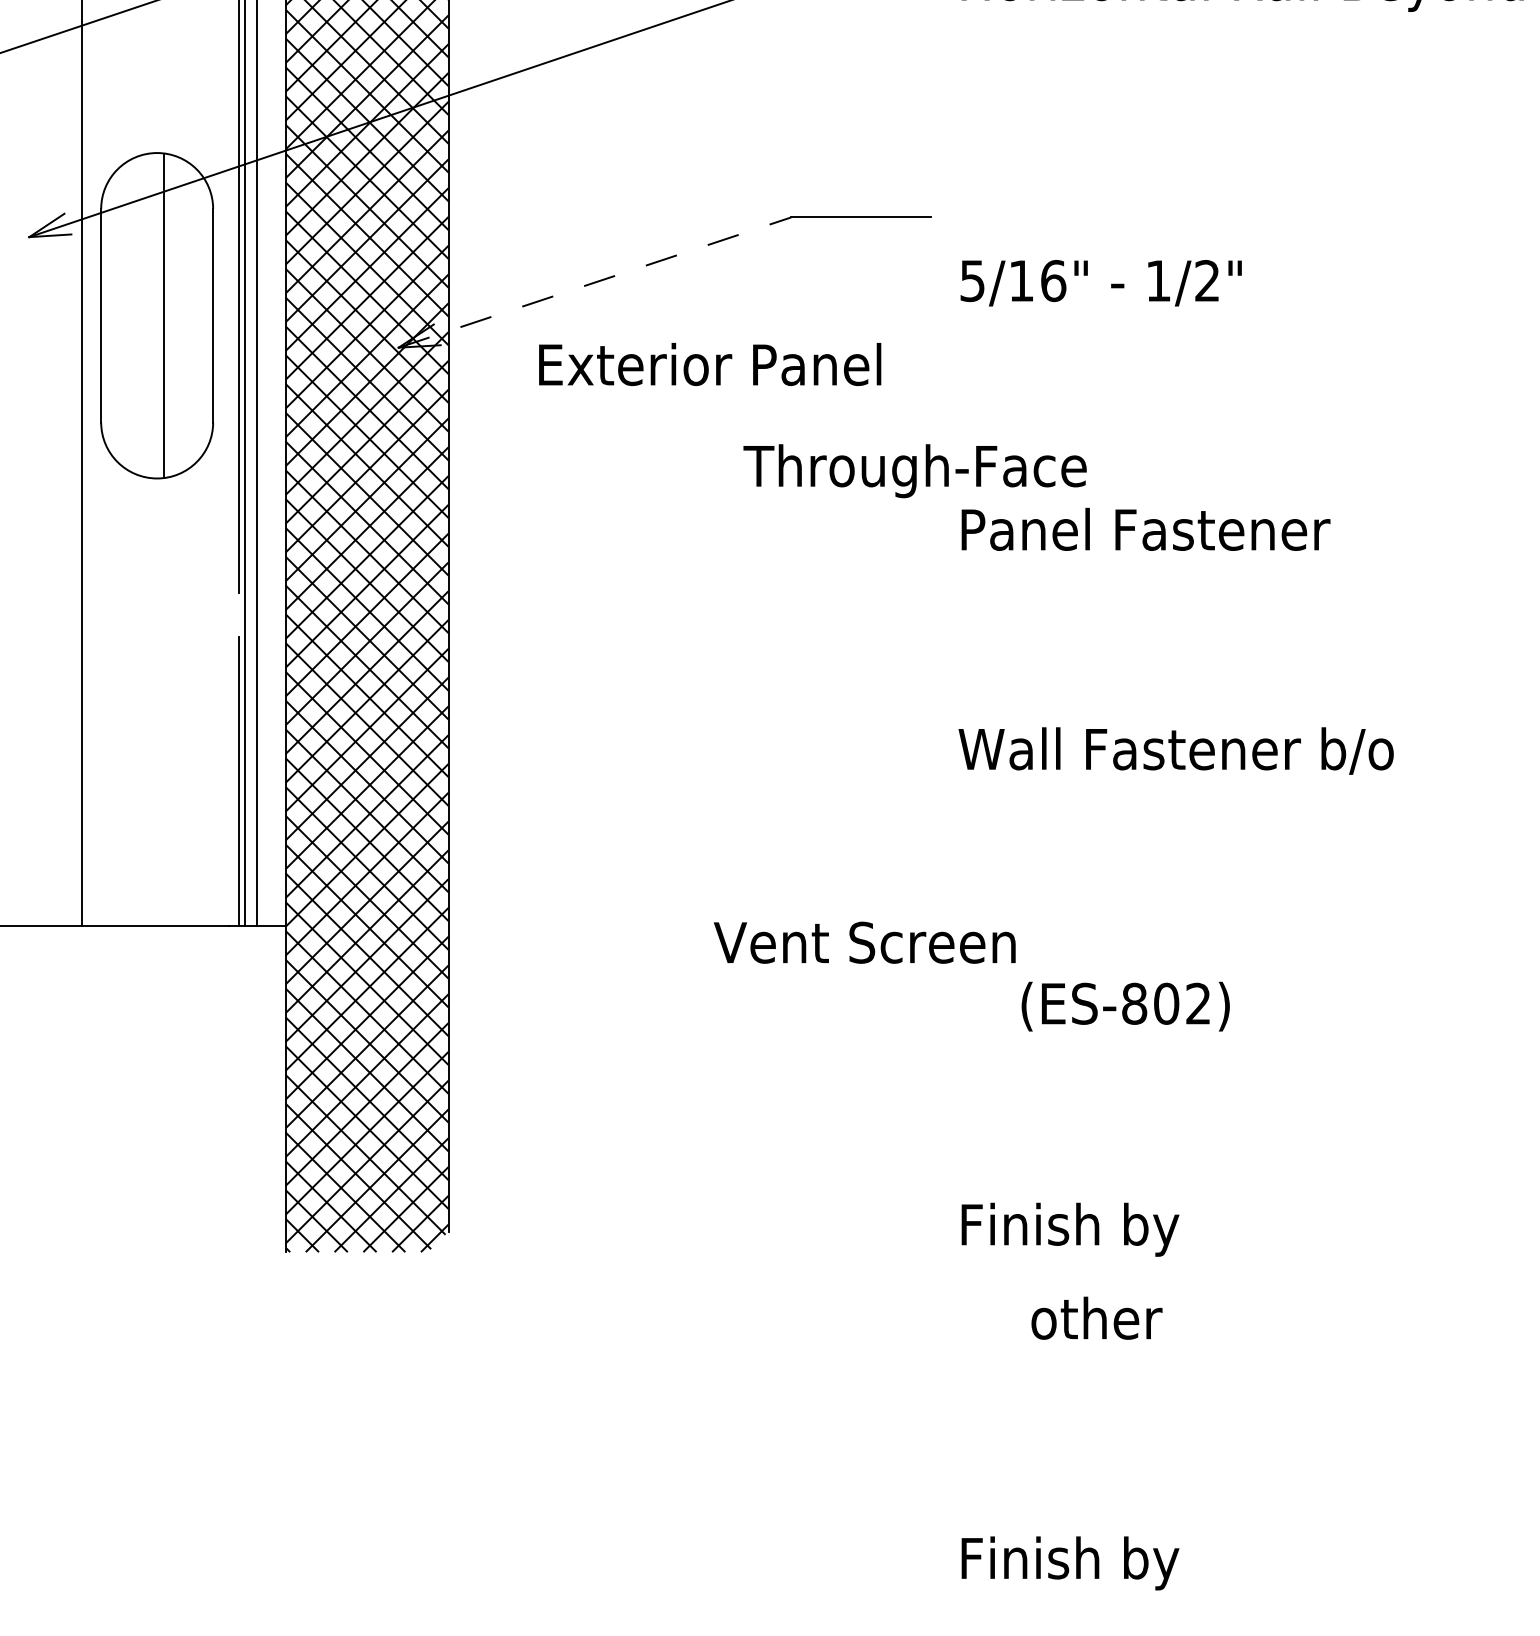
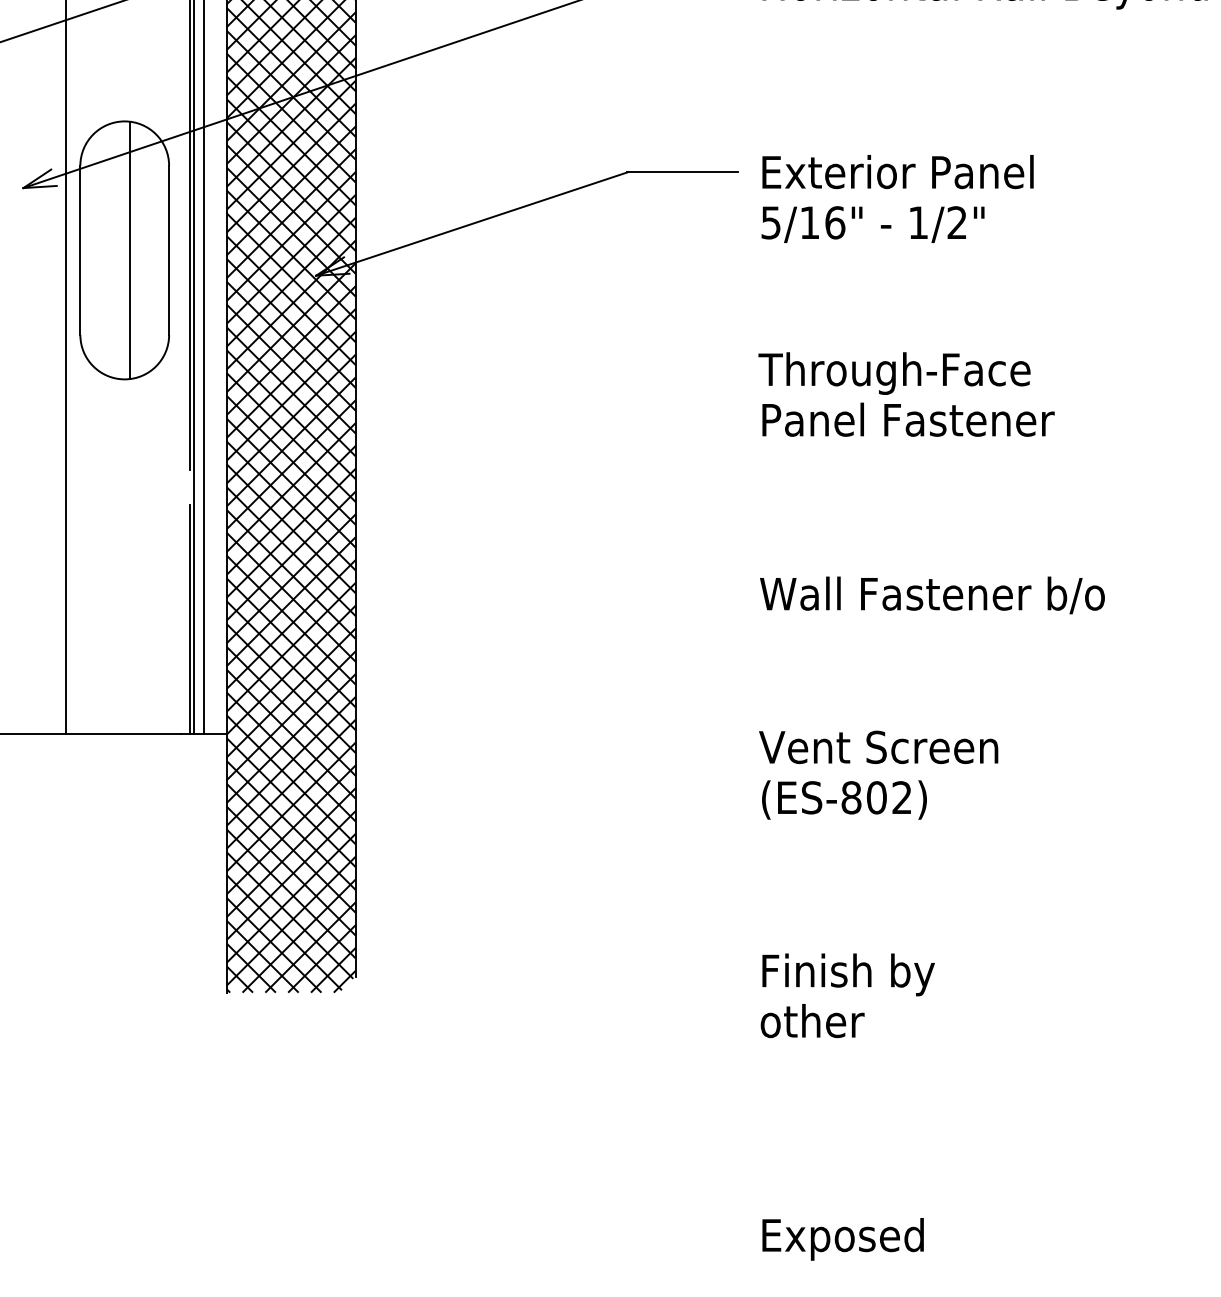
line: (595, 281) -> (472, 223), dashed -> solid
text: (709, 365) -> (897, 172), moved
text: (915, 471) -> (894, 373), moved
text: (864, 942) -> (878, 747), moved
text: (1125, 1005) -> (844, 799), moved
text: (1096, 1318) -> (812, 1021), moved
text: (1072, 1563) -> (850, 1239), Finish by -> Exposed

